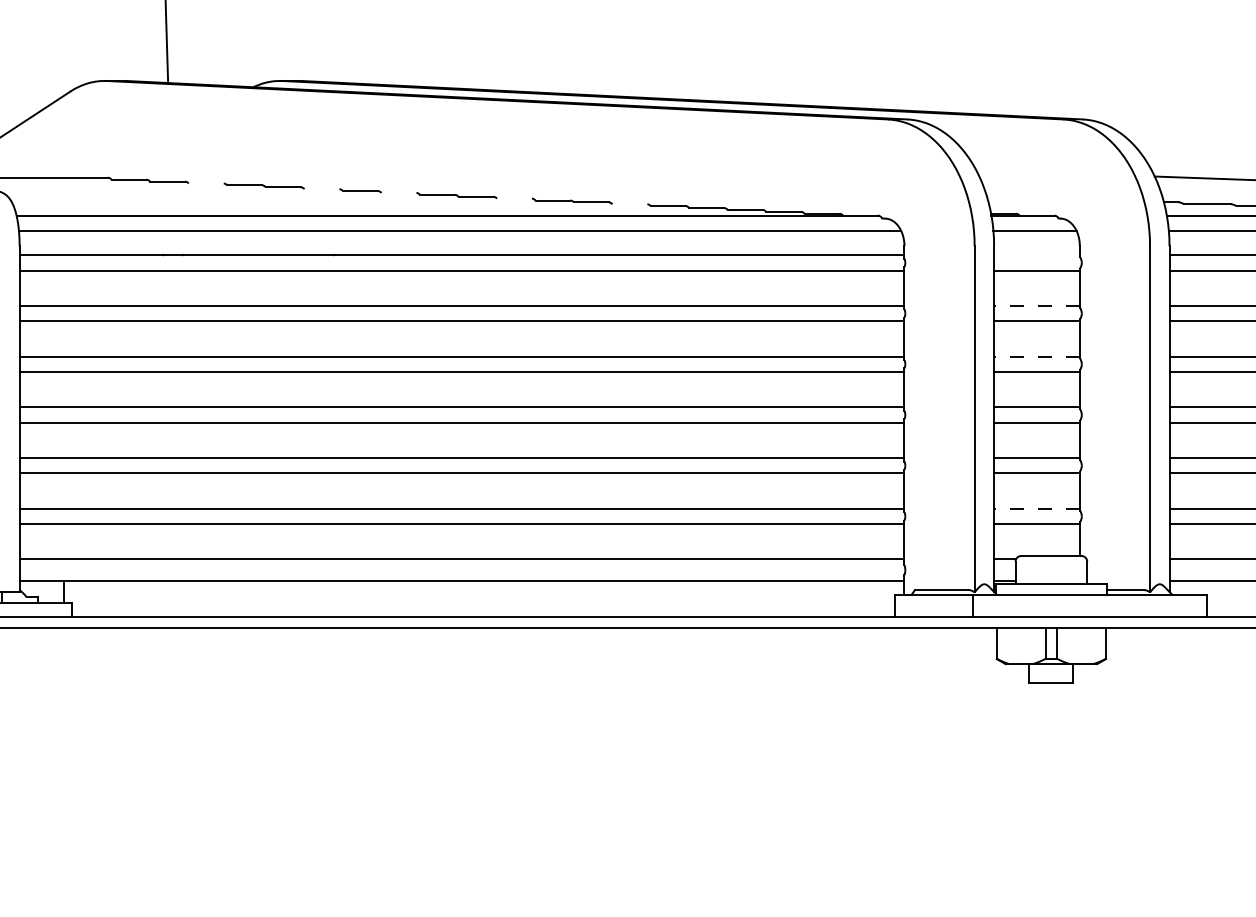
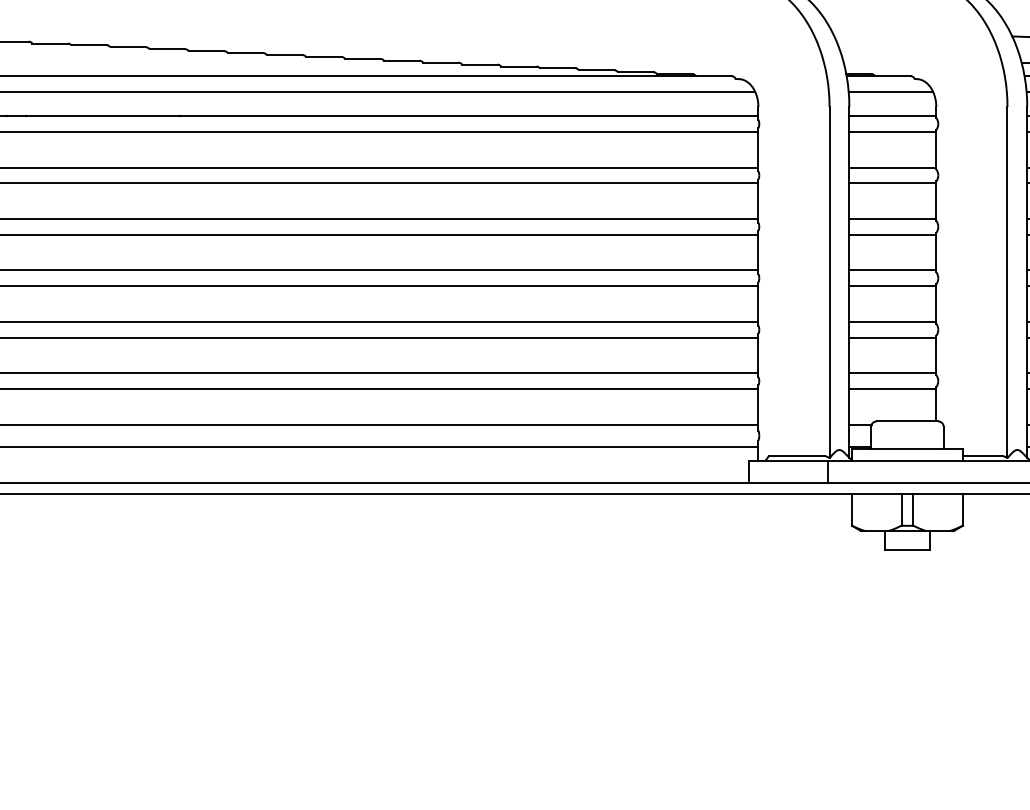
line: (205, 183) -> (49, 43), added
line: (321, 189) -> (167, 49), added
line: (398, 192) -> (245, 52), added
line: (514, 198) -> (362, 58), added
line: (629, 204) -> (479, 64), added
line: (1036, 255) -> (892, 116), added
line: (1036, 305) -> (892, 167), dashed -> solid
line: (1036, 356) -> (892, 218), dashed -> solid
line: (1036, 508) -> (892, 373), dashed -> solid

